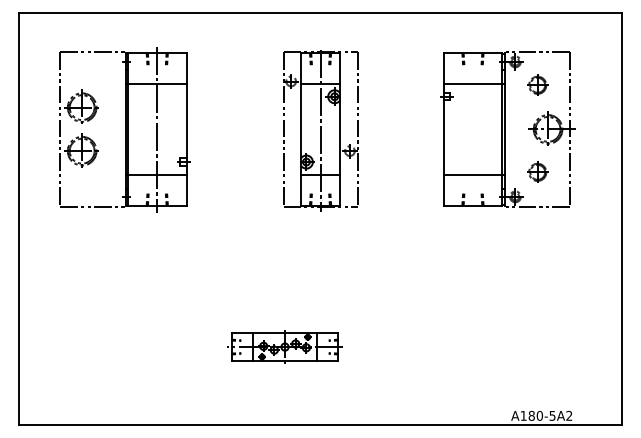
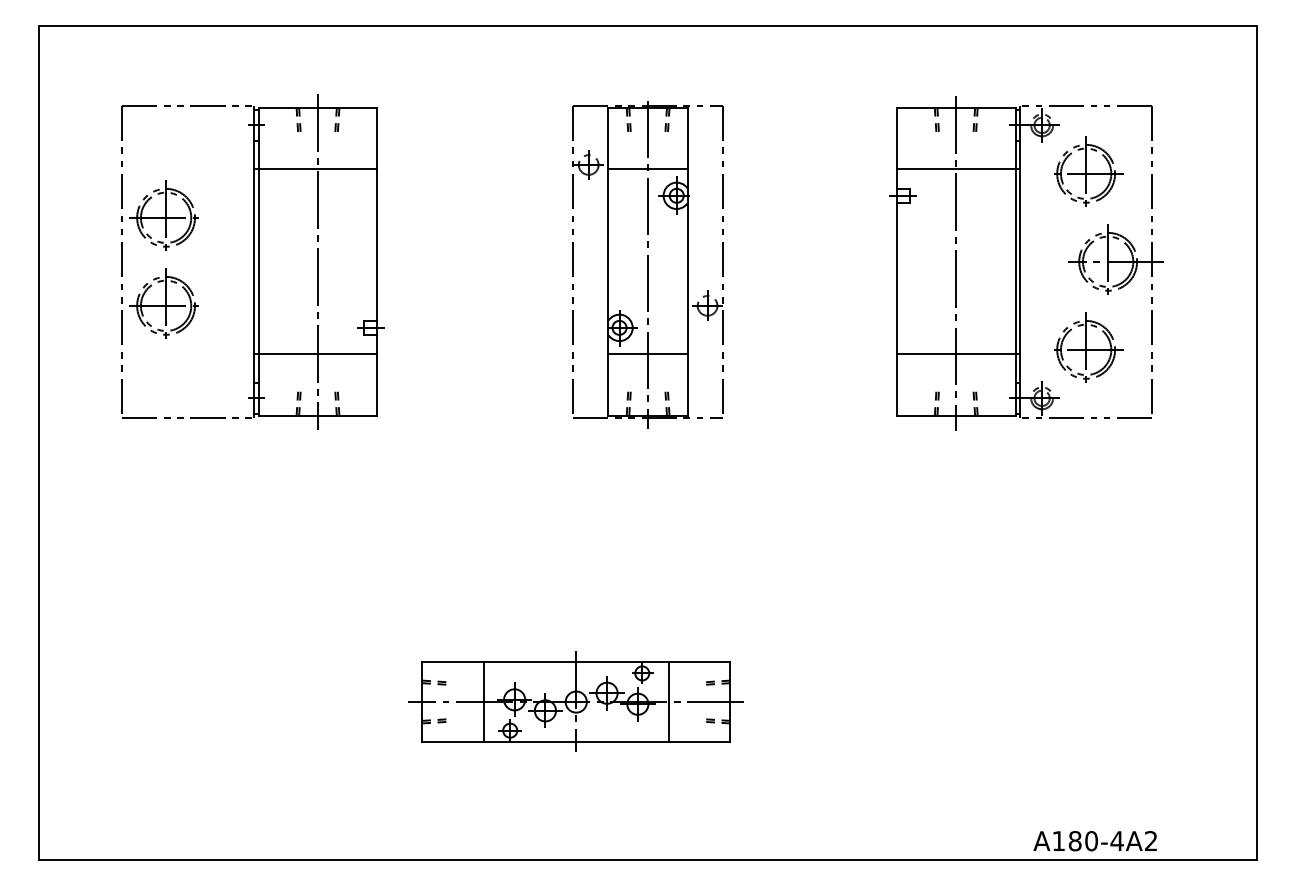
part: (538, 84) -> (1088, 171), size x1.67
line: (472, 129) -> (955, 262), added
part: (538, 171) -> (1088, 346), size x1.67
part: (284, 346) -> (575, 700), size x1.43
text: (552, 415) -> (1117, 840), A180-5A2 -> A180-4A2

